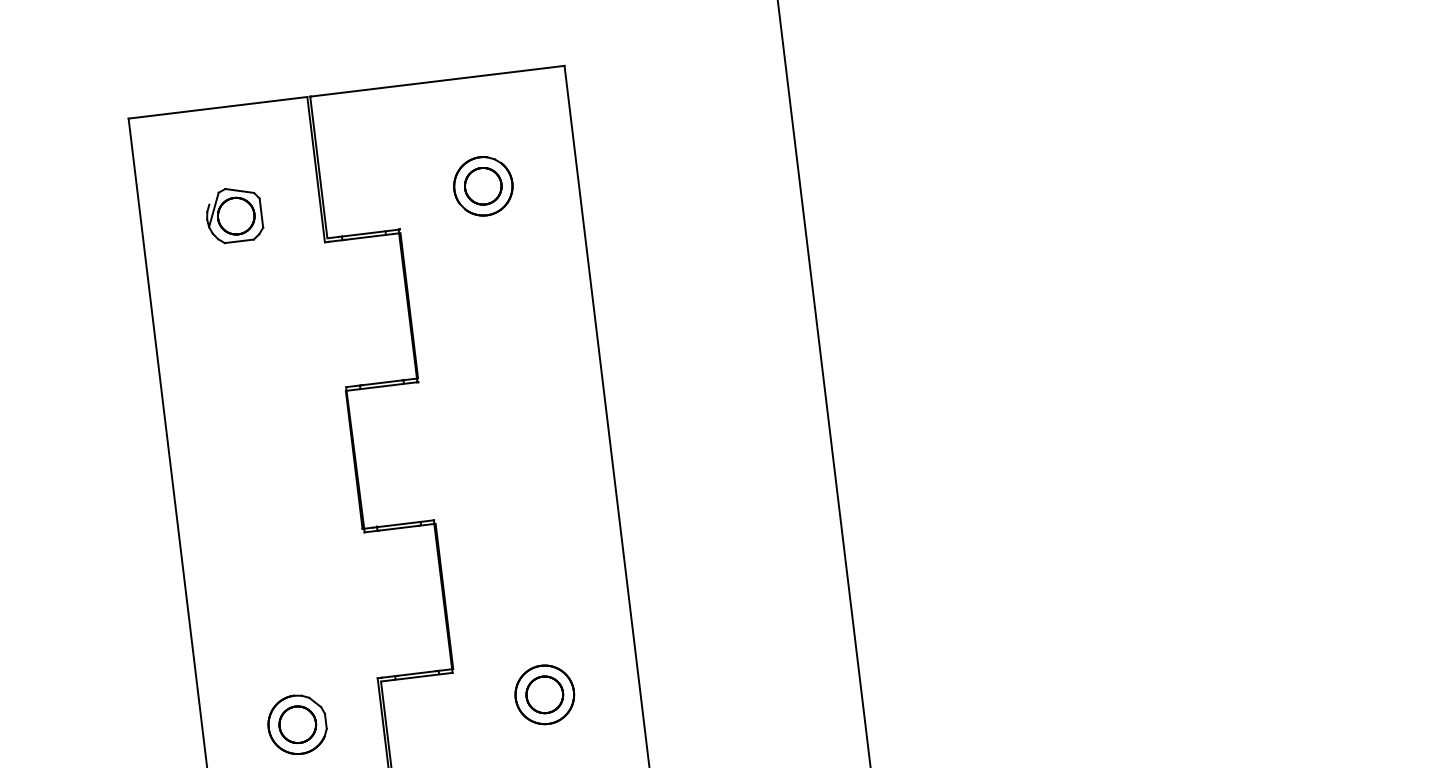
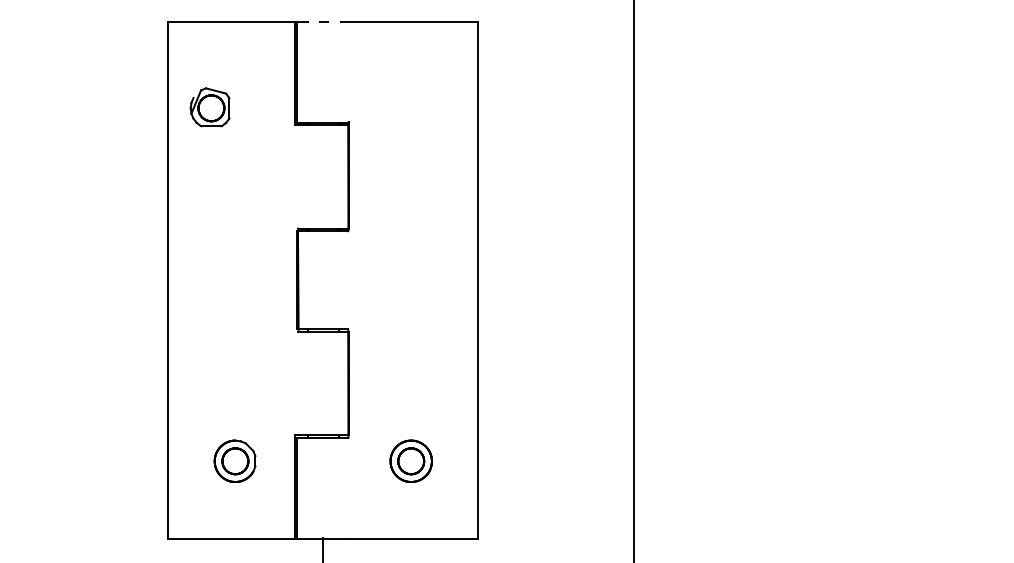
line: (346, 91) -> (323, 21), solid -> dashed
part: (482, 185) -> (410, 98), removed
part: (233, 215) -> (209, 107), moved

